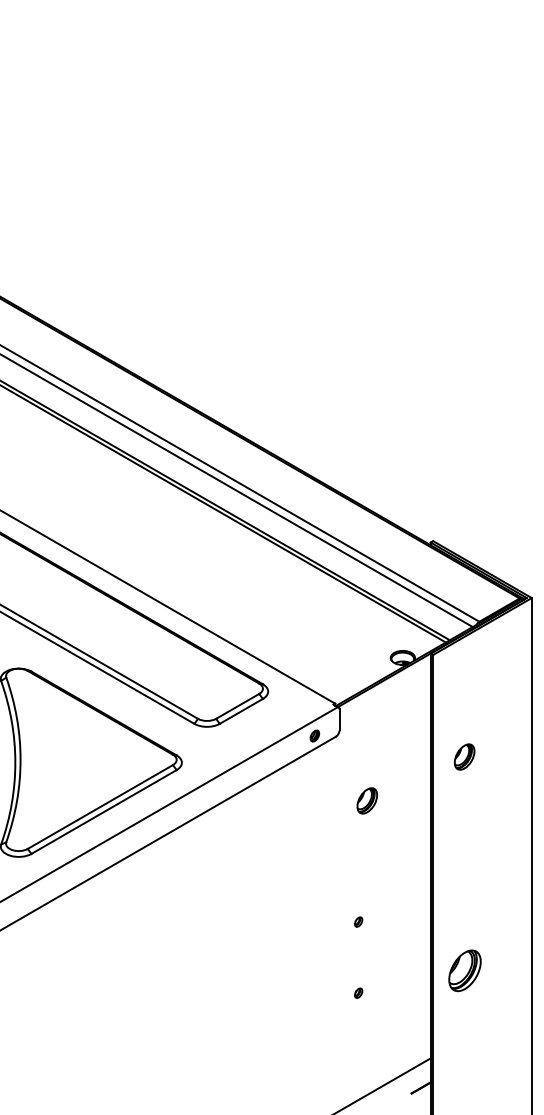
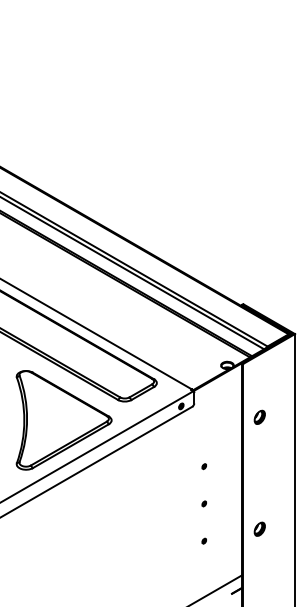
part: (366, 799) -> (208, 439), removed
part: (357, 850) -> (203, 466), added
part: (463, 968) -> (259, 528), size x0.62

